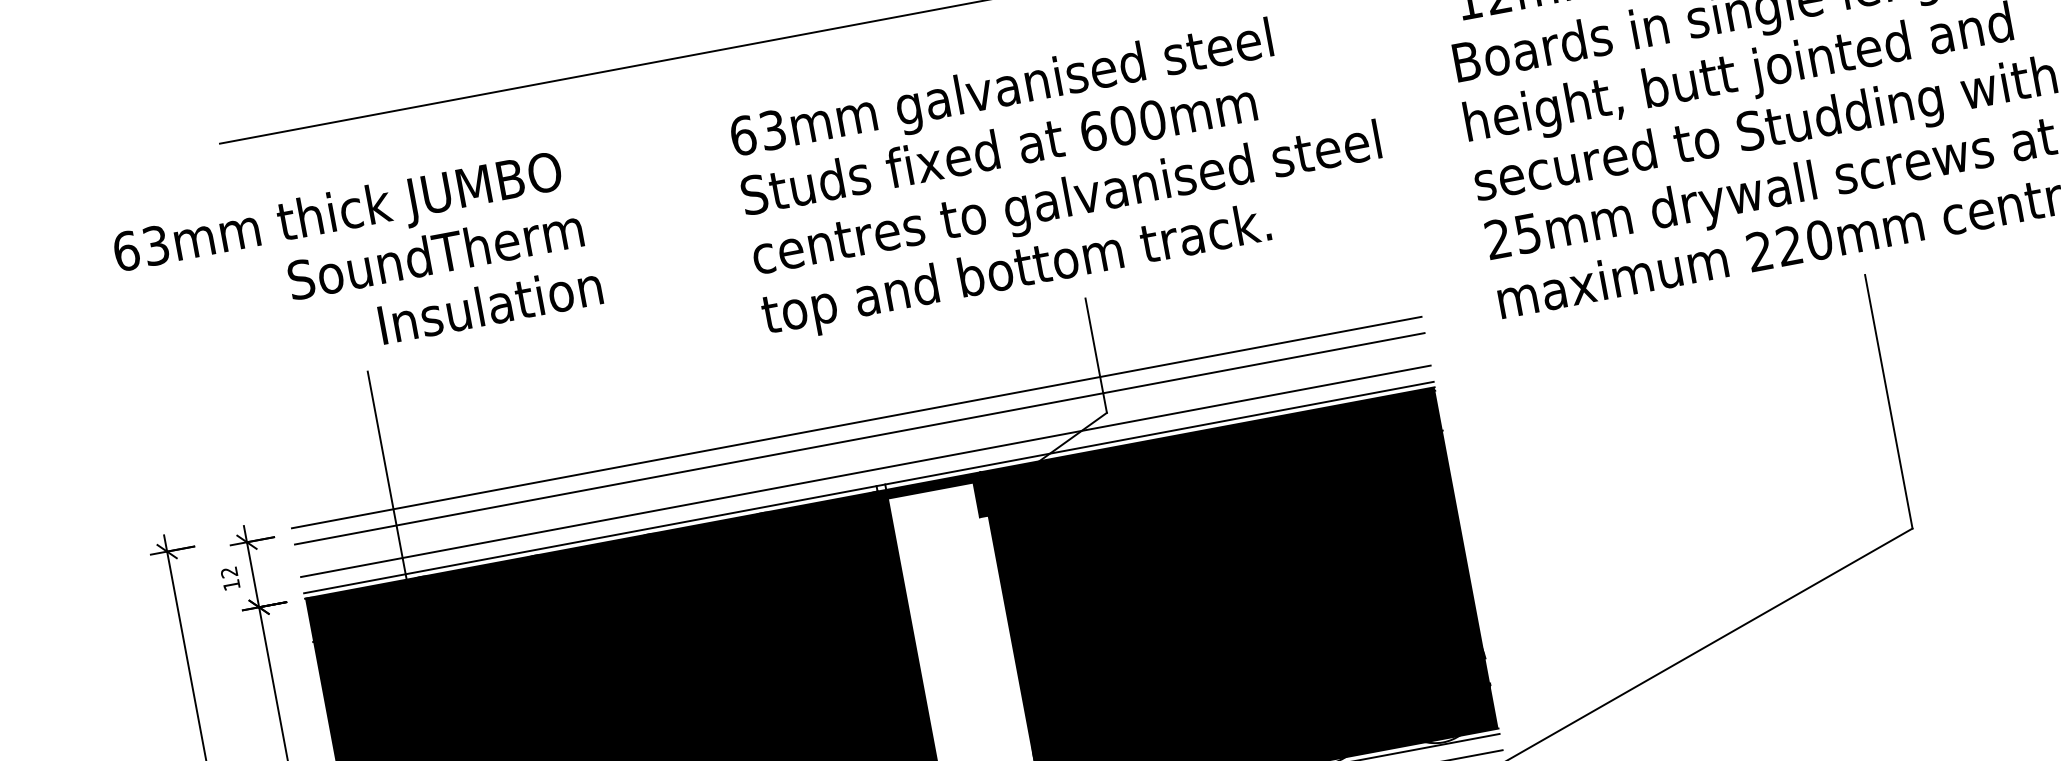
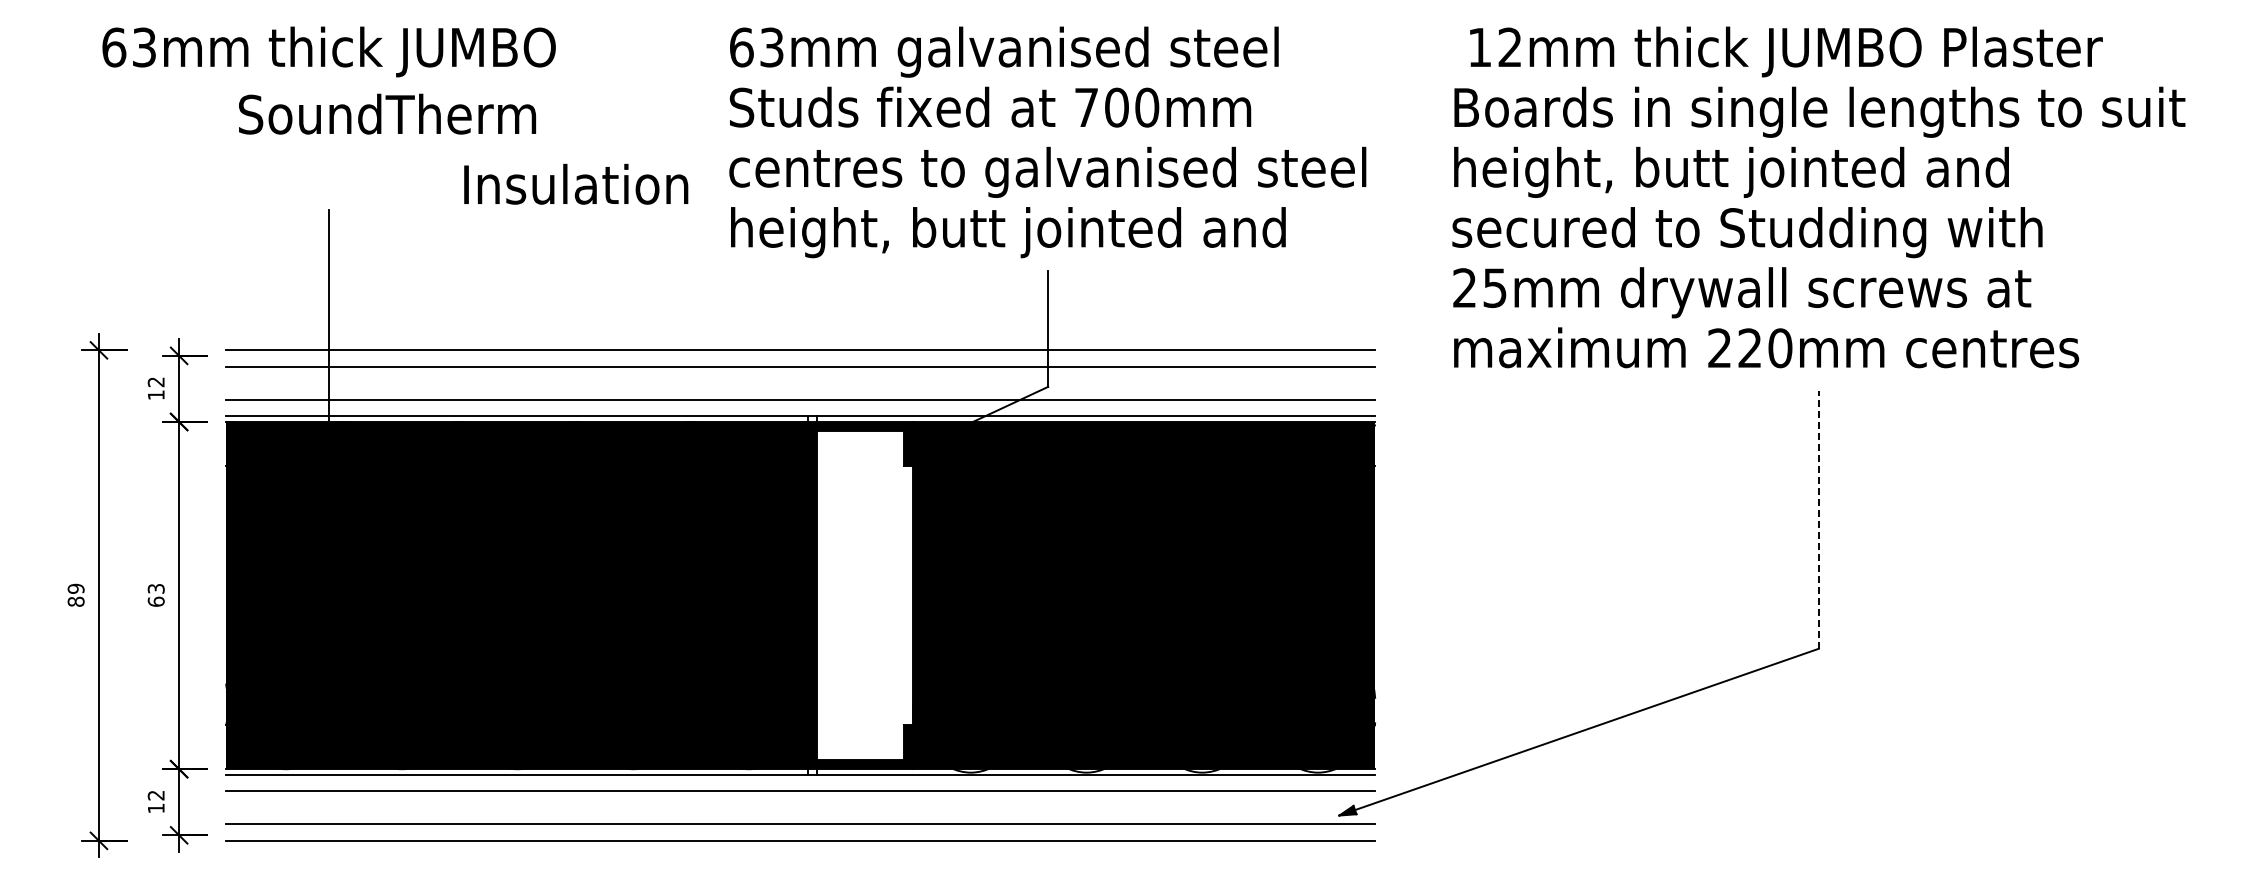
text: (1093, 131) -> (1086, 107), 600mm -> 700mm
text: (435, 253) -> (387, 113), moved
text: (1037, 268) -> (1006, 232), top and bottom track. -> height, butt jointed and
text: (490, 304) -> (576, 183), moved
line: (1888, 401) -> (1818, 519), solid -> dashed

